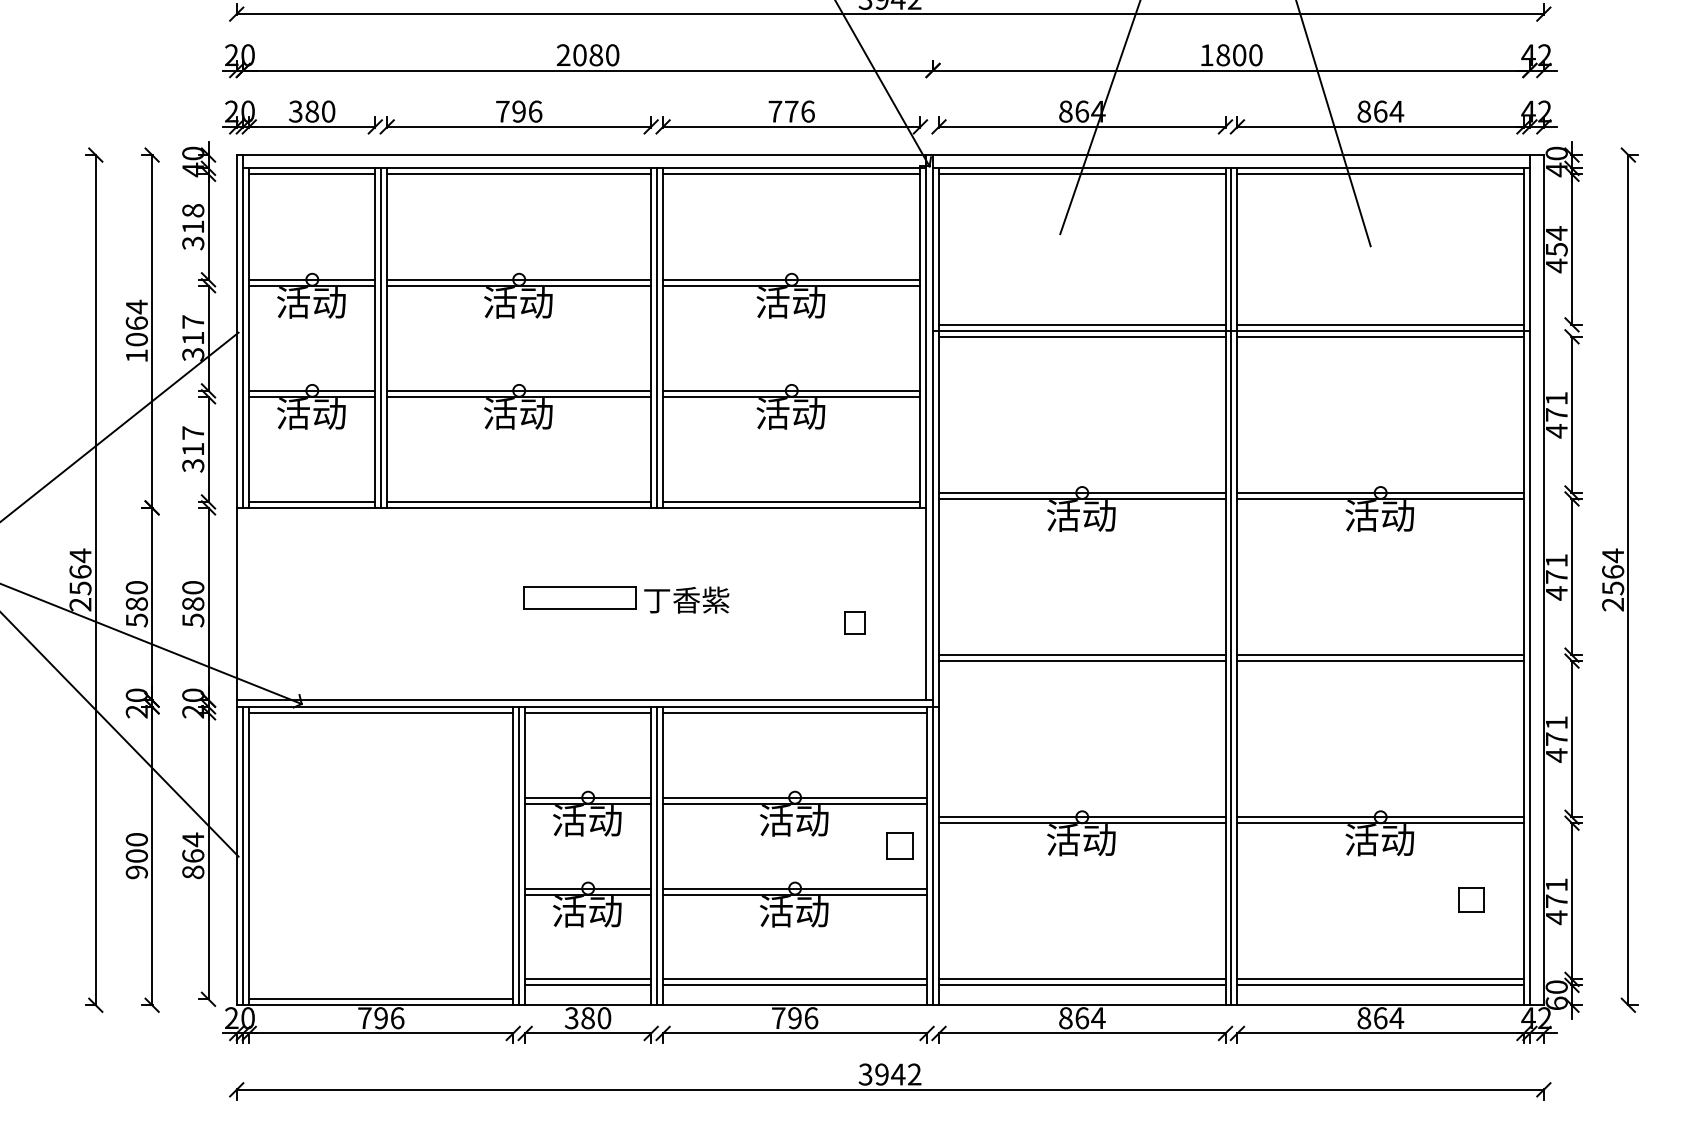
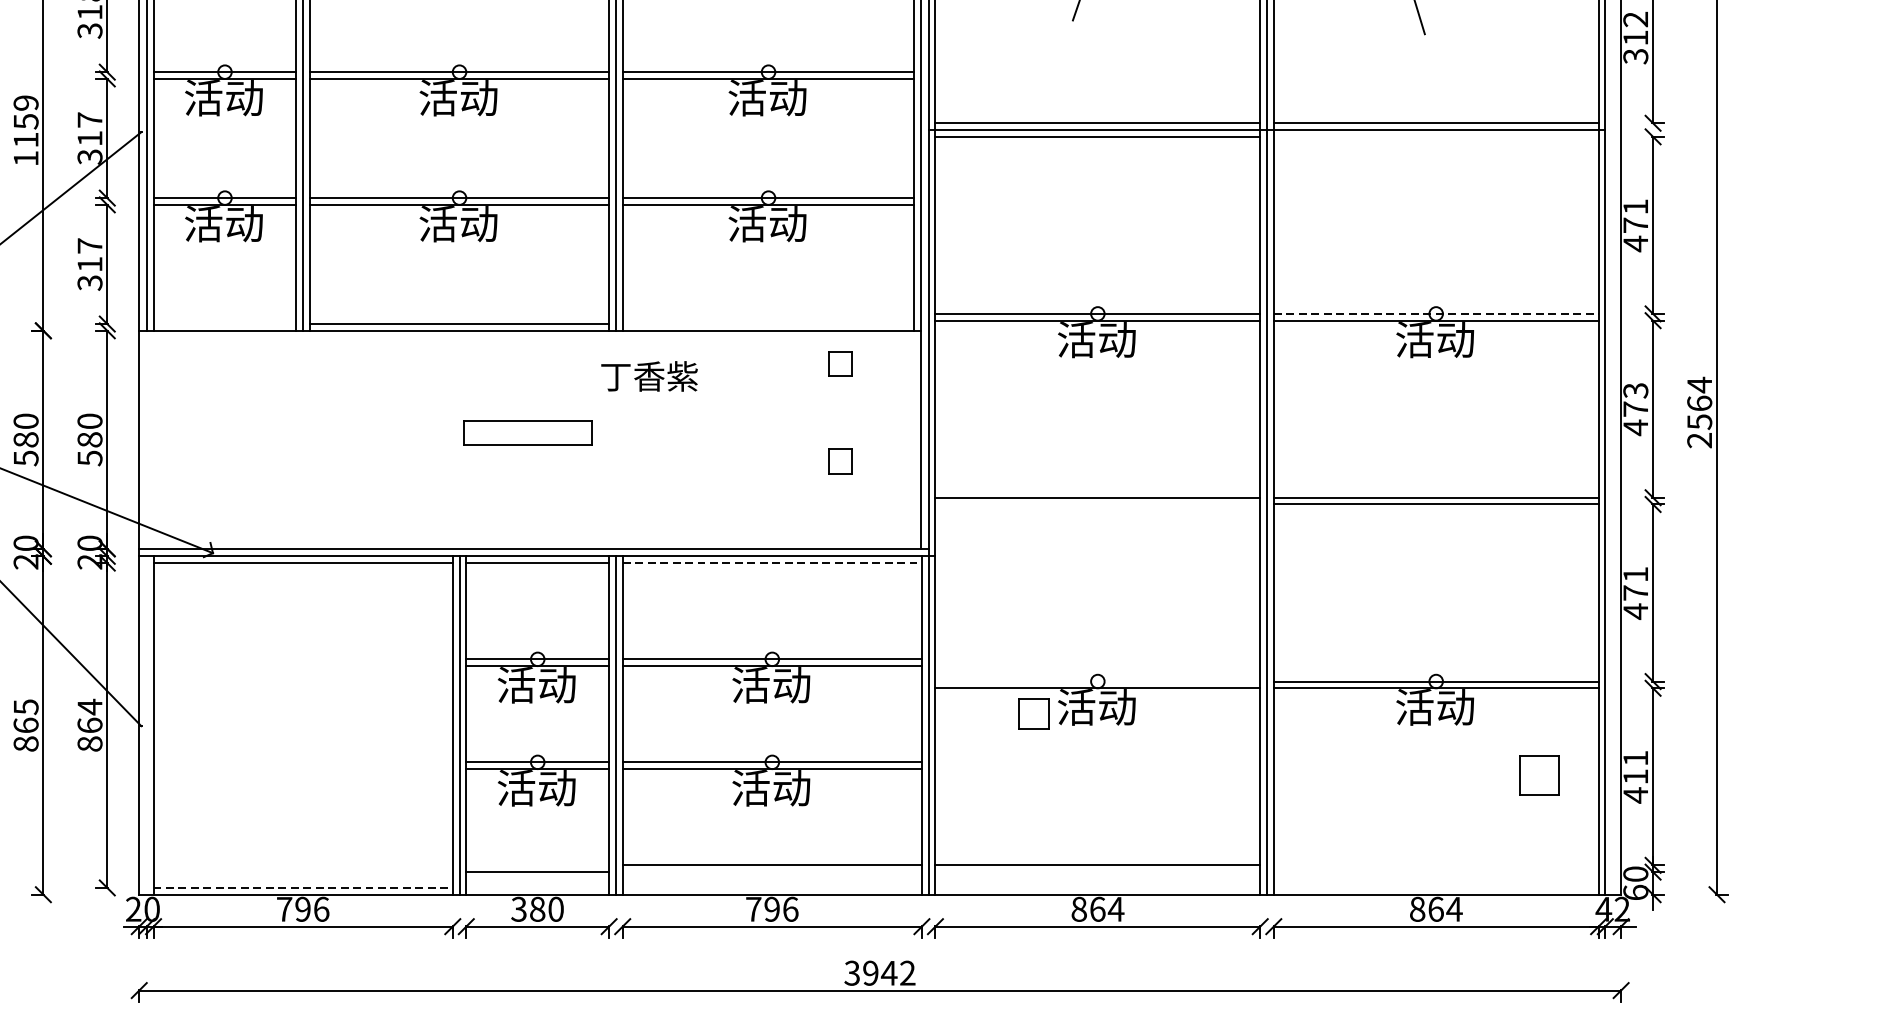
text: (1556, 249) -> (1635, 37), 454 -> 312
text: (136, 322) -> (25, 120), 1064 -> 1159
line: (1380, 336) -> (1435, 136), removed
line: (1381, 492) -> (1437, 313), solid -> dashed
line: (312, 501) -> (225, 323), removed
line: (791, 501) -> (768, 323), removed
part: (854, 536) -> (839, 363), added
text: (1556, 560) -> (1635, 390), 471 -> 473
text: (686, 599) -> (649, 375), moved
line: (1082, 661) -> (1098, 504), removed
line: (795, 712) -> (772, 562), solid -> dashed
line: (1082, 817) -> (1098, 681), removed
part: (899, 845) -> (1033, 713), moved
line: (243, 855) -> (146, 724), removed
text: (136, 856) -> (25, 726), 900 -> 865
part: (1471, 899) -> (1539, 774), size x1.4
text: (1556, 900) -> (1635, 775), 471 -> 411
line: (588, 979) -> (538, 865), removed
line: (1380, 979) -> (1435, 865), removed
line: (795, 985) -> (772, 872), removed
line: (1082, 985) -> (1098, 872), removed
line: (1380, 985) -> (1435, 872), removed
line: (381, 999) -> (303, 888), solid -> dashed

